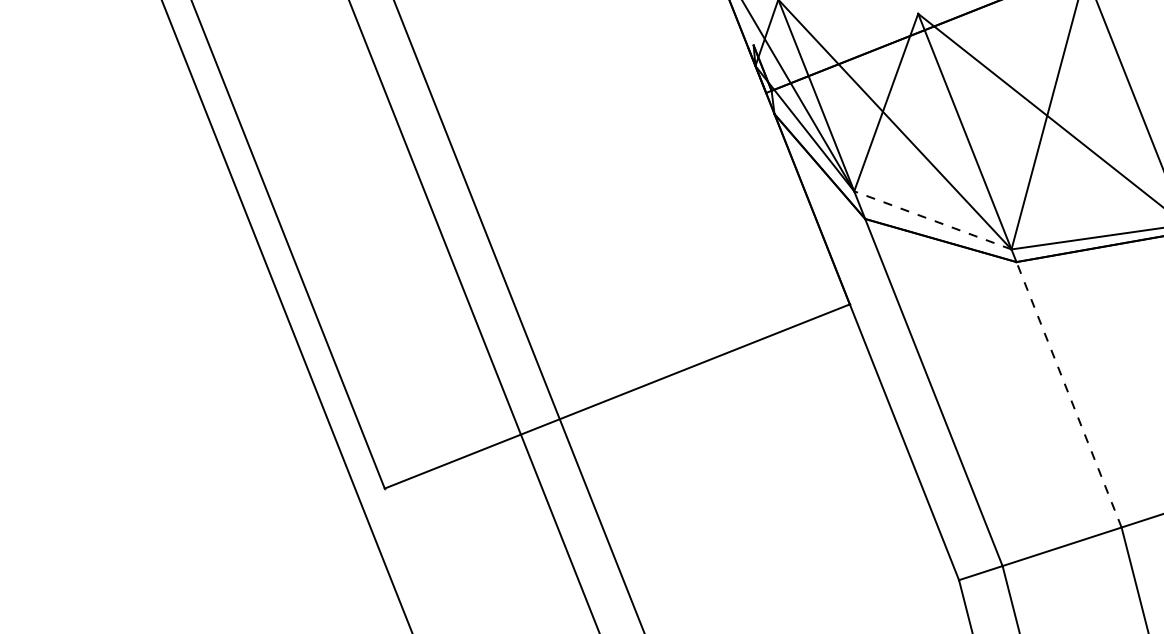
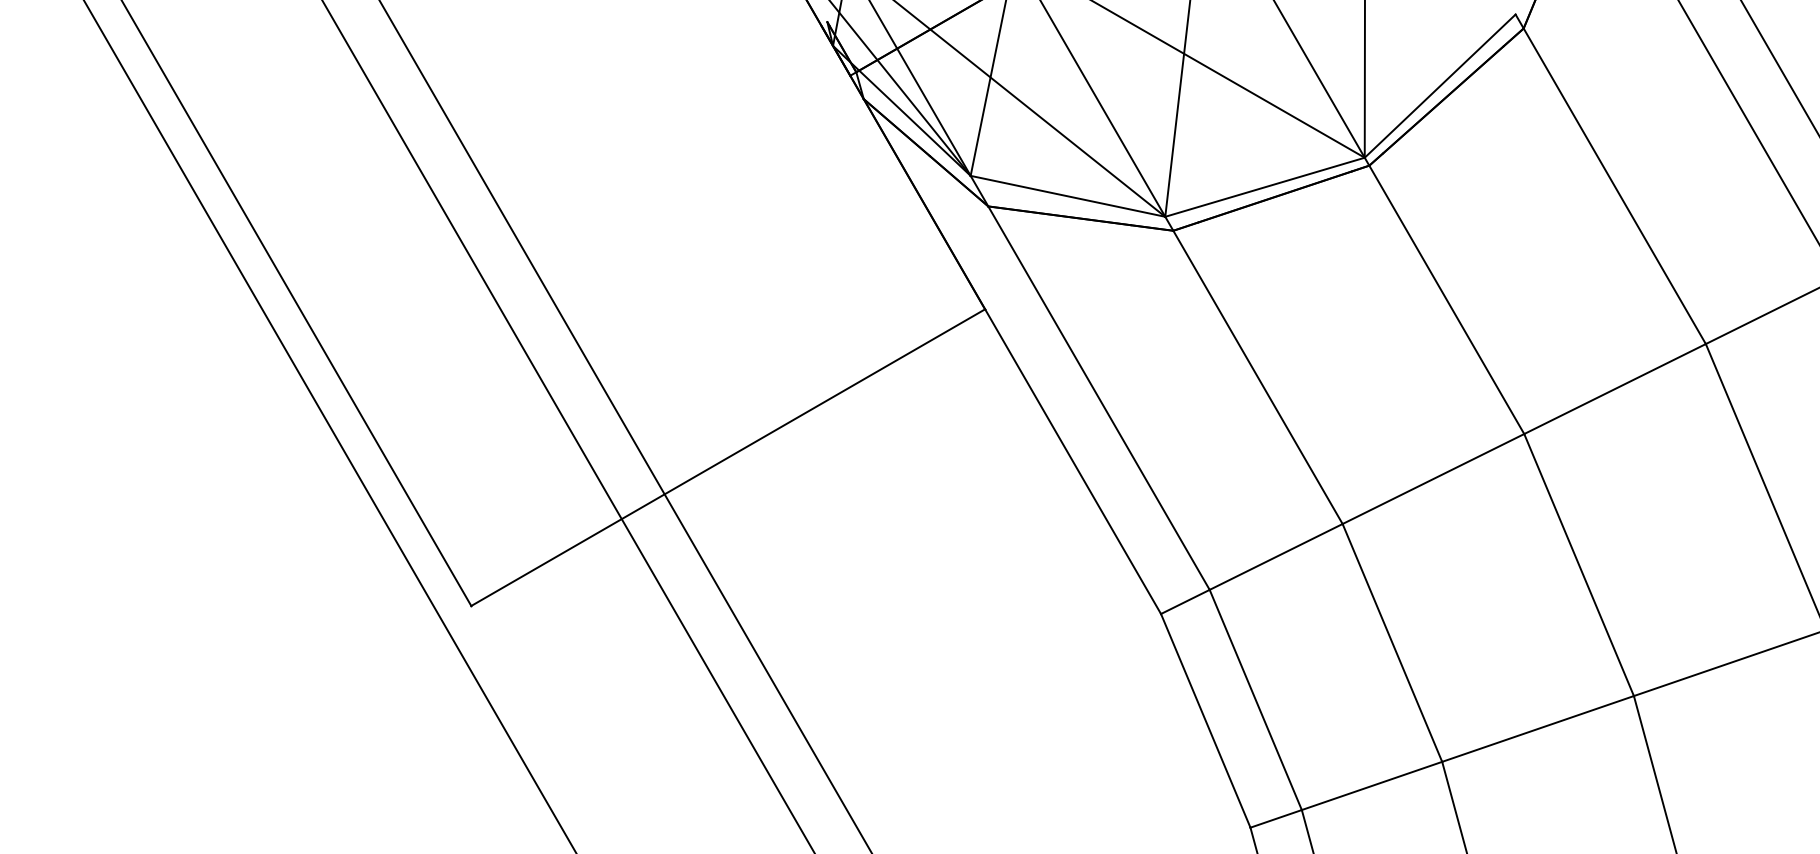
line: (932, 220) -> (1067, 196), dashed -> solid
line: (1068, 393) -> (1257, 376), dashed -> solid

